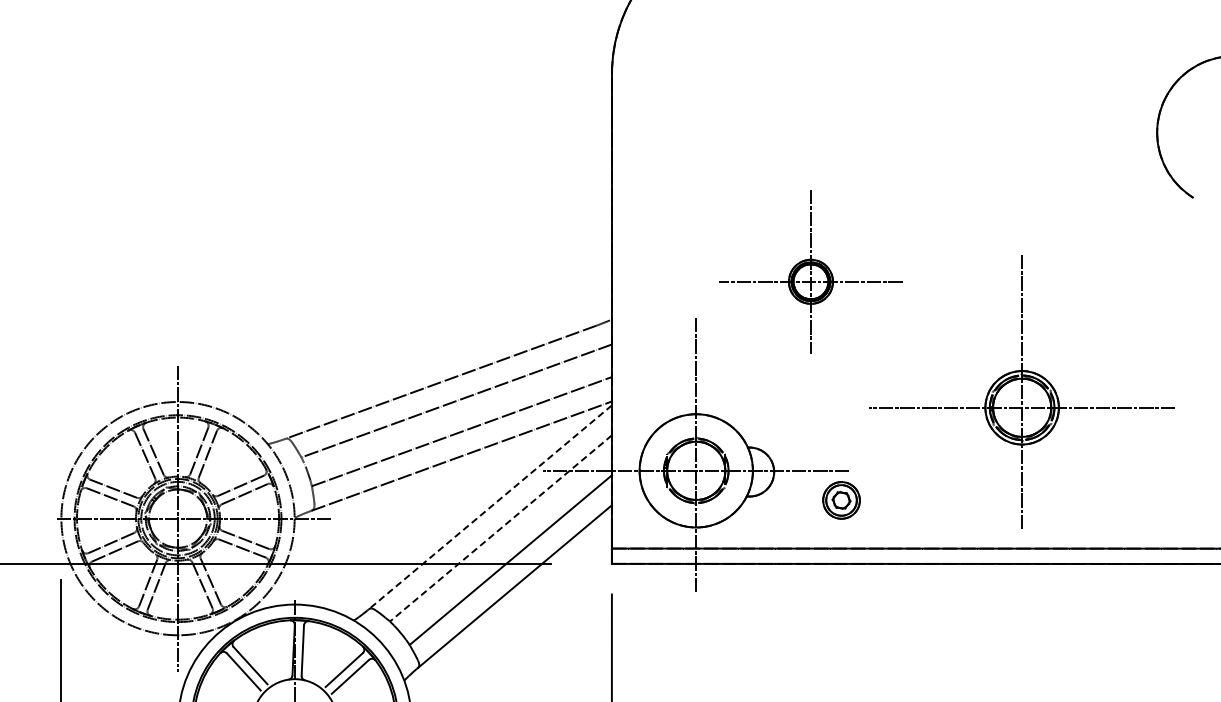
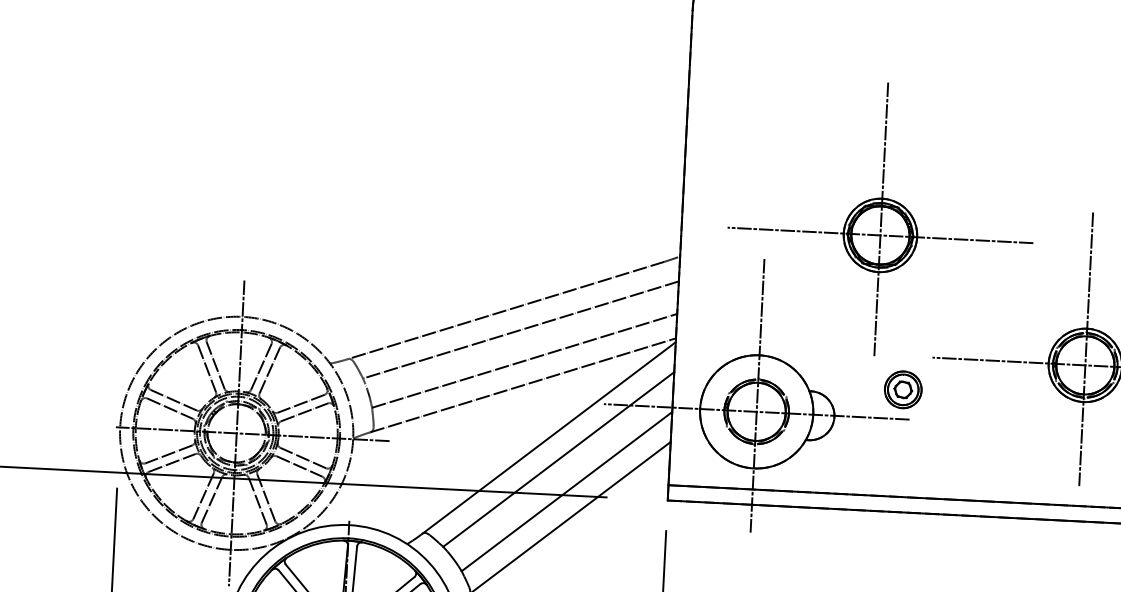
part: (810, 271) -> (880, 218), size x1.67
part: (841, 500) -> (903, 389), moved
line: (490, 507) -> (549, 438), dashed -> solid
line: (500, 528) -> (558, 459), dashed -> solid

